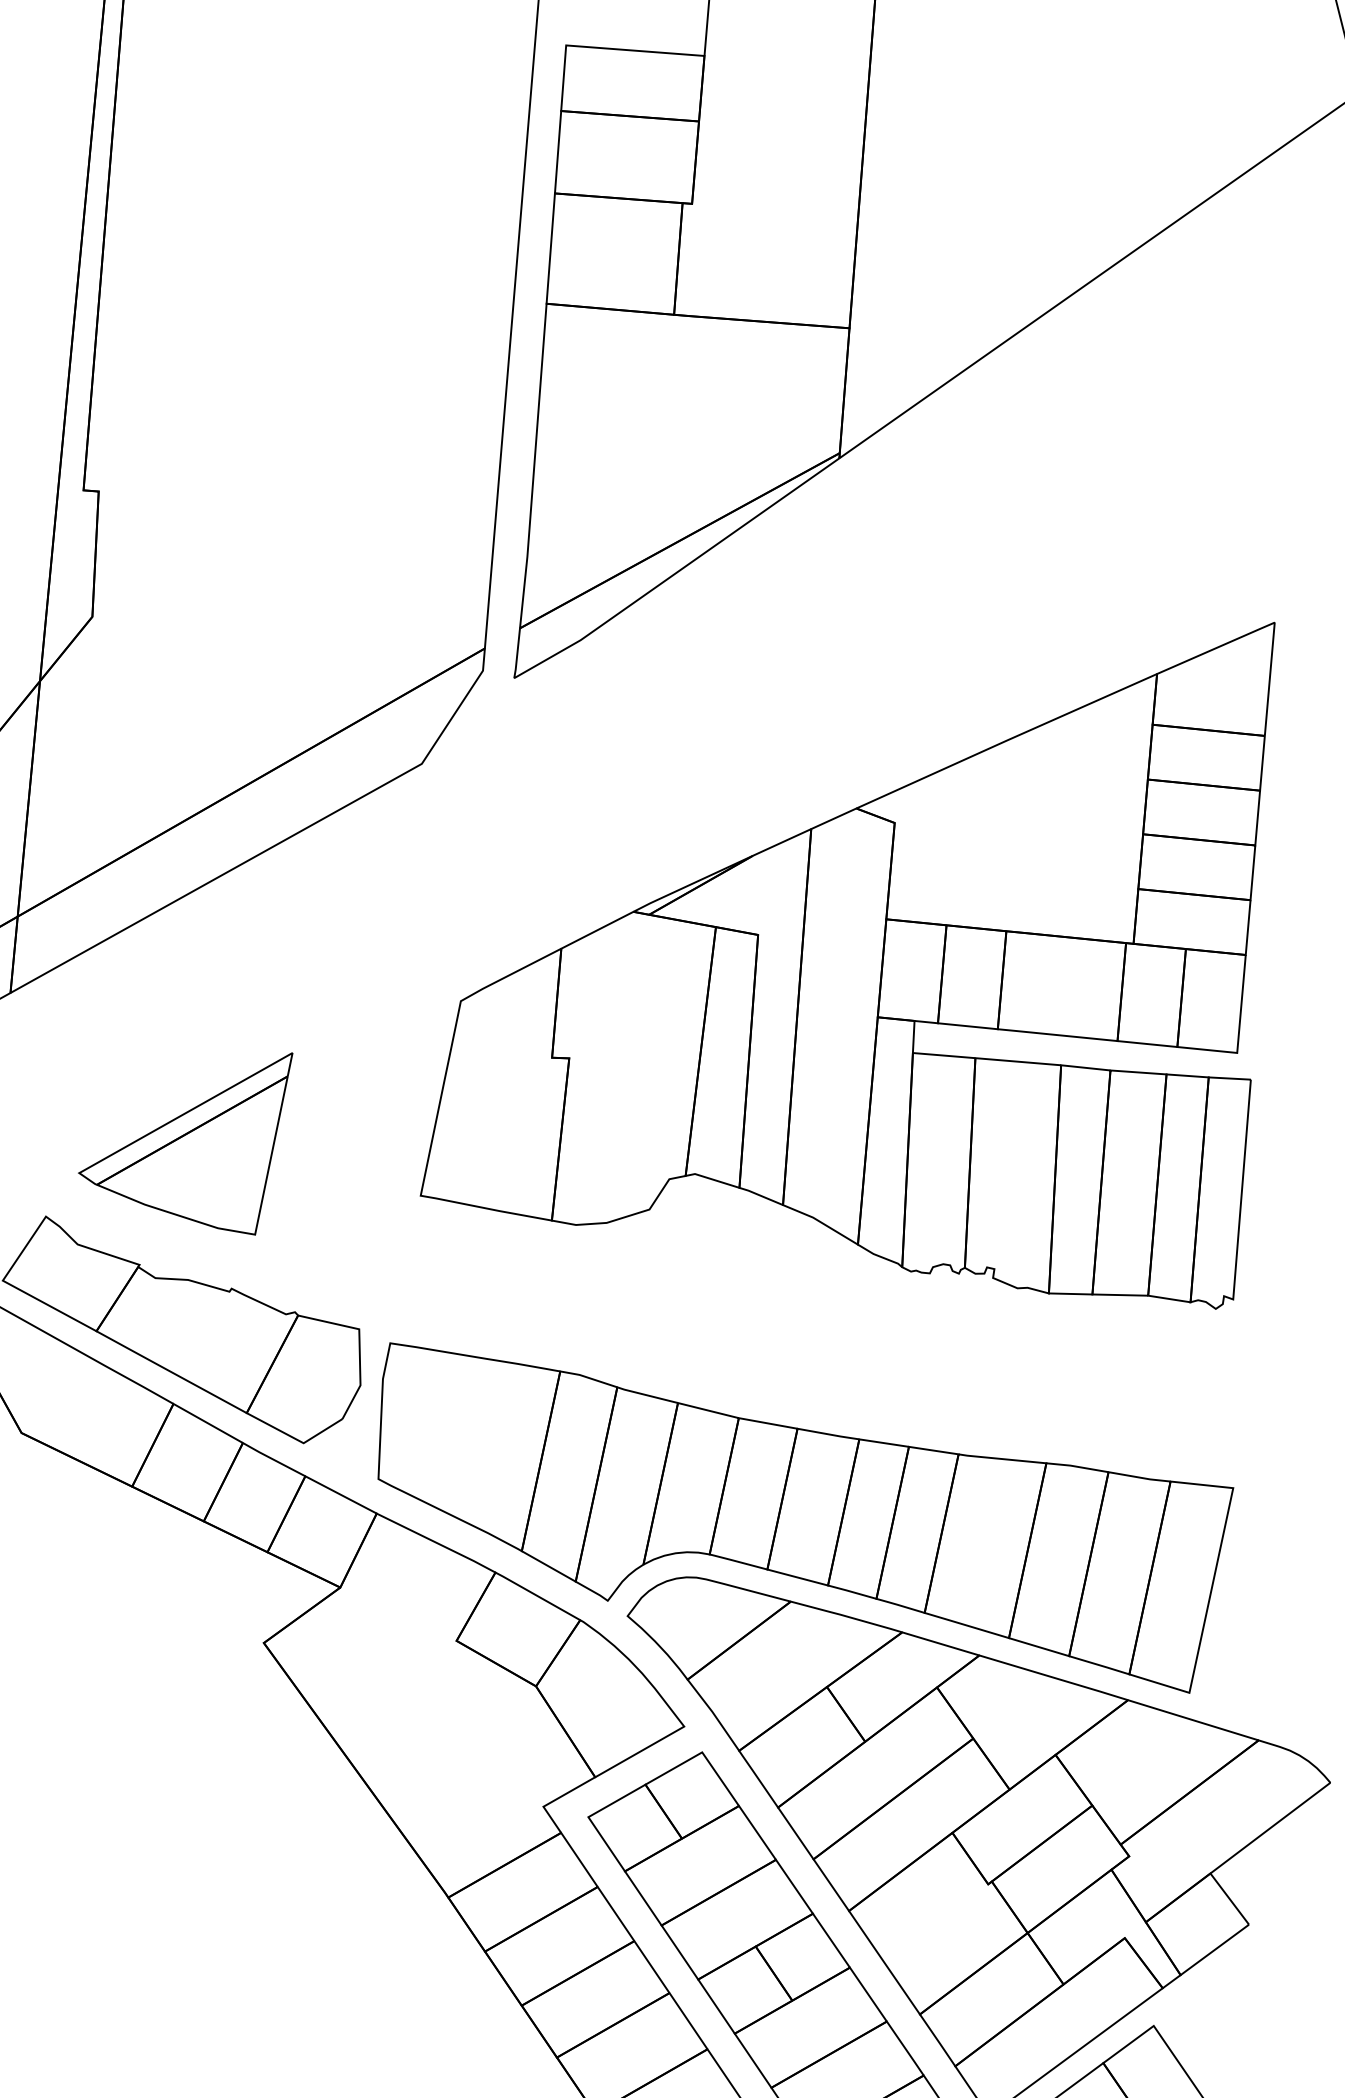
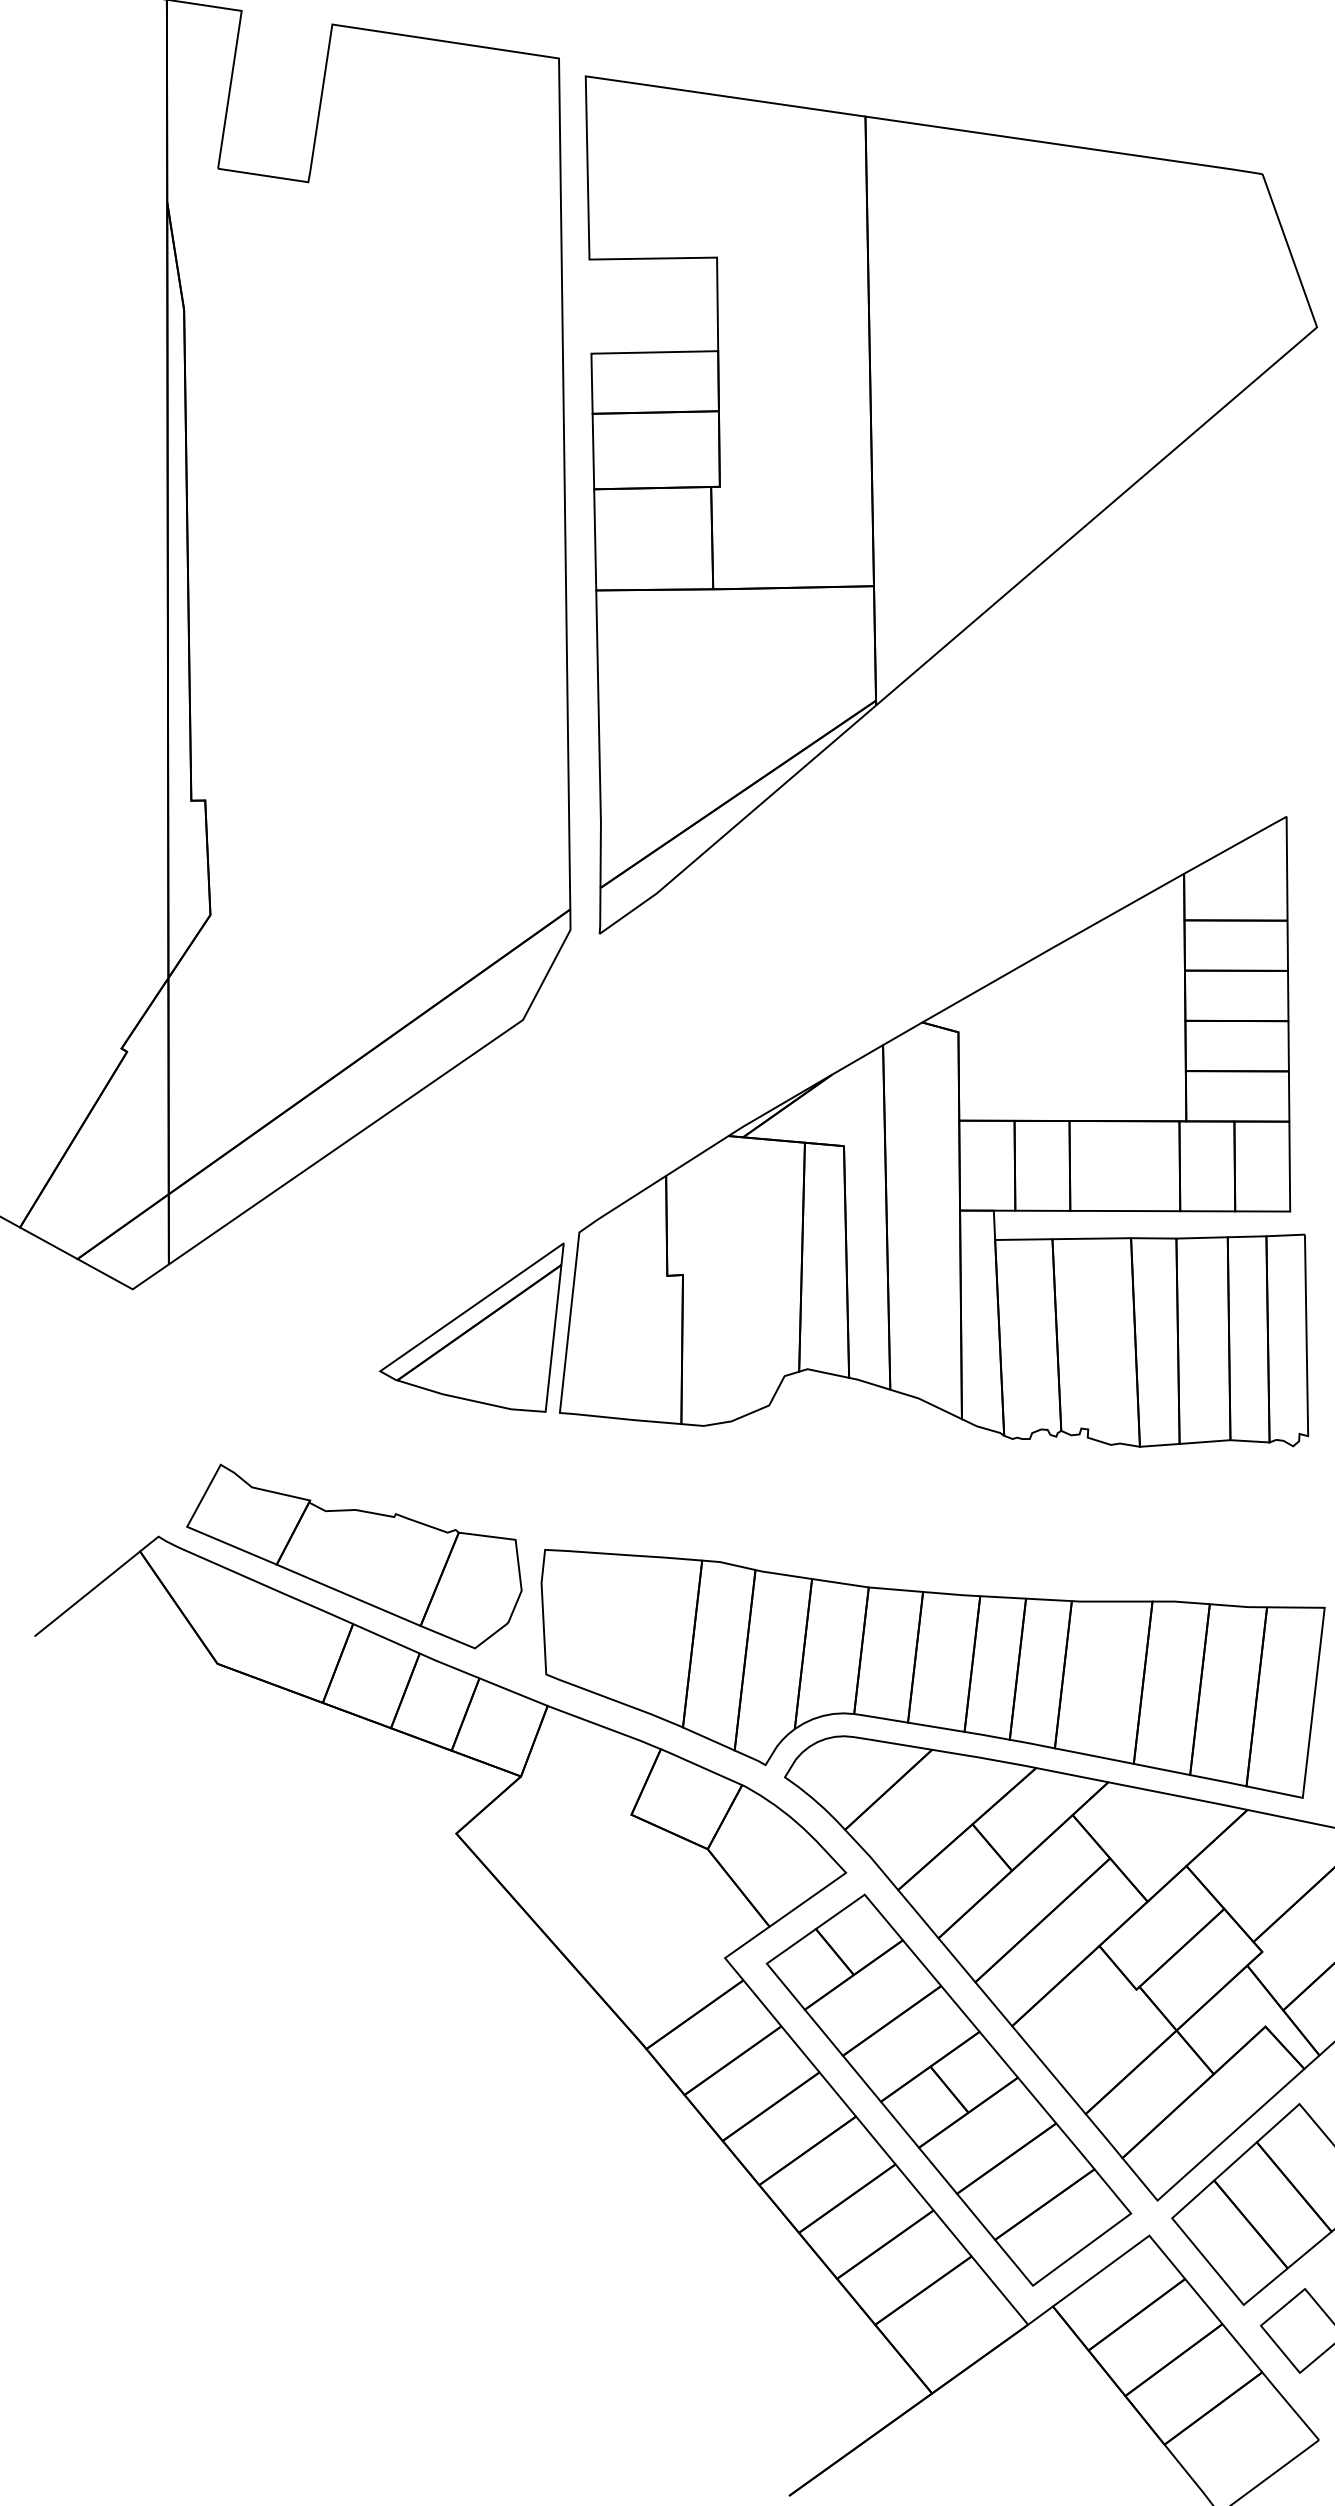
part: (183, 1134) -> (471, 1327), moved

